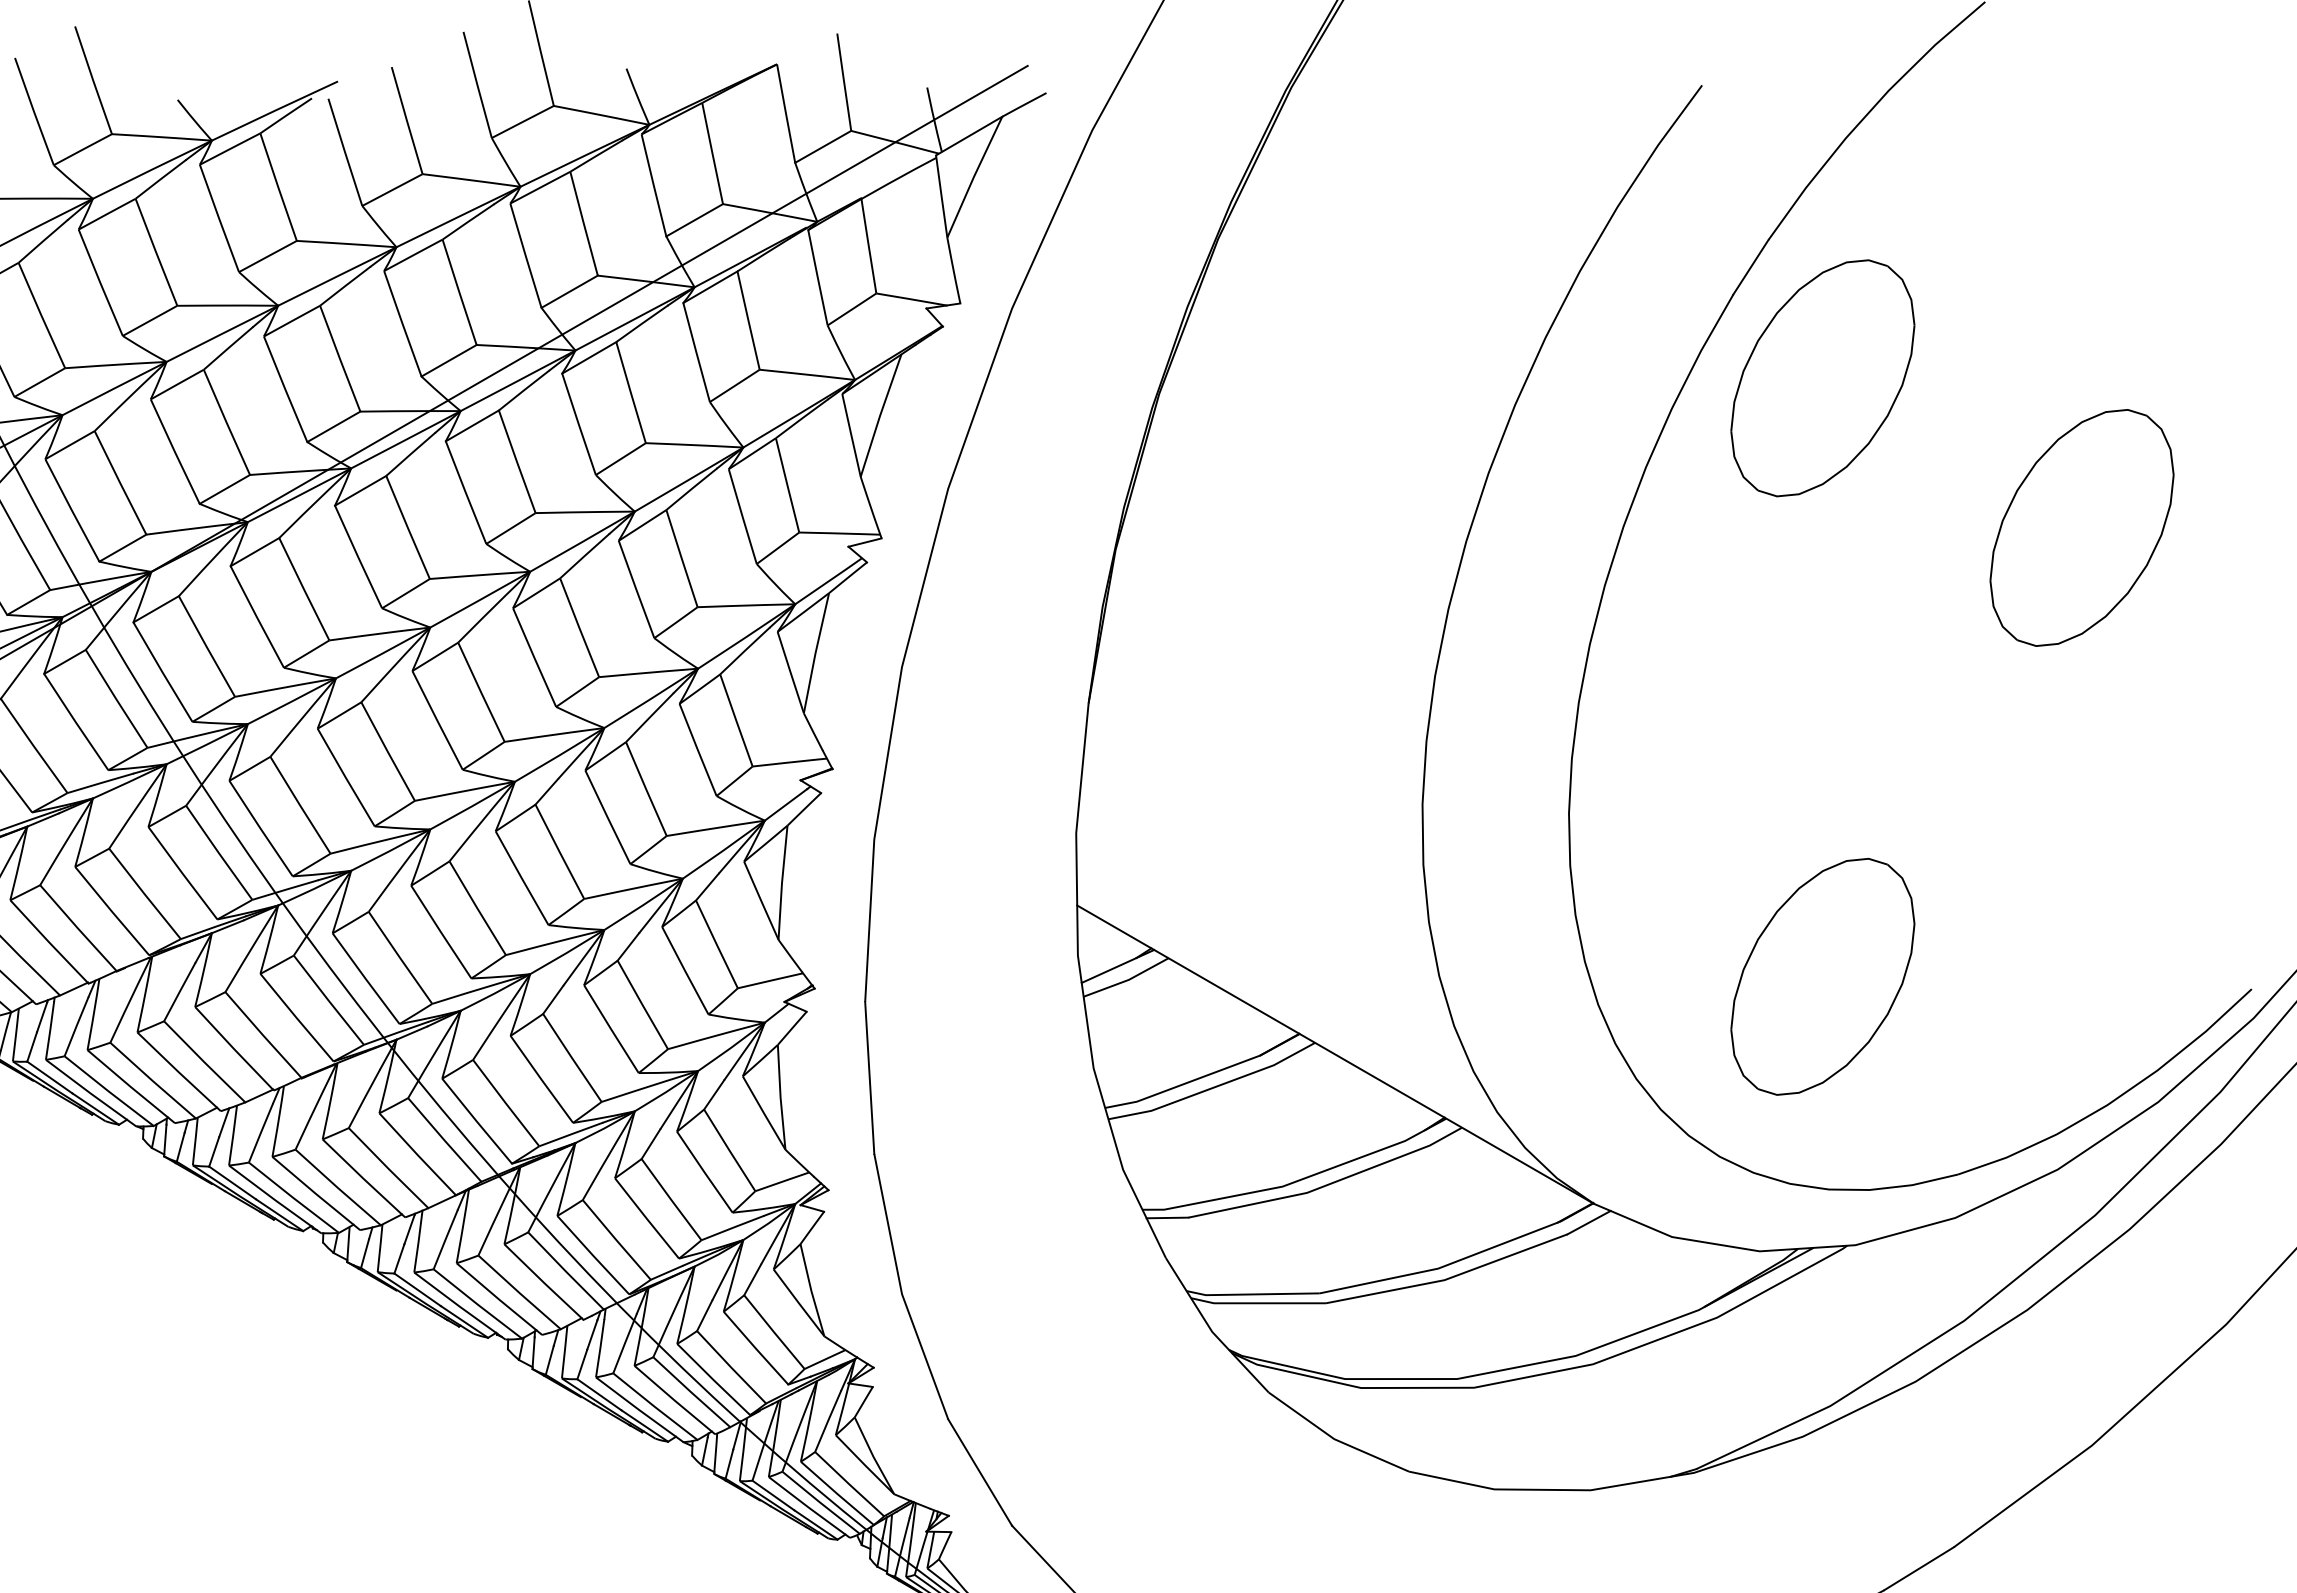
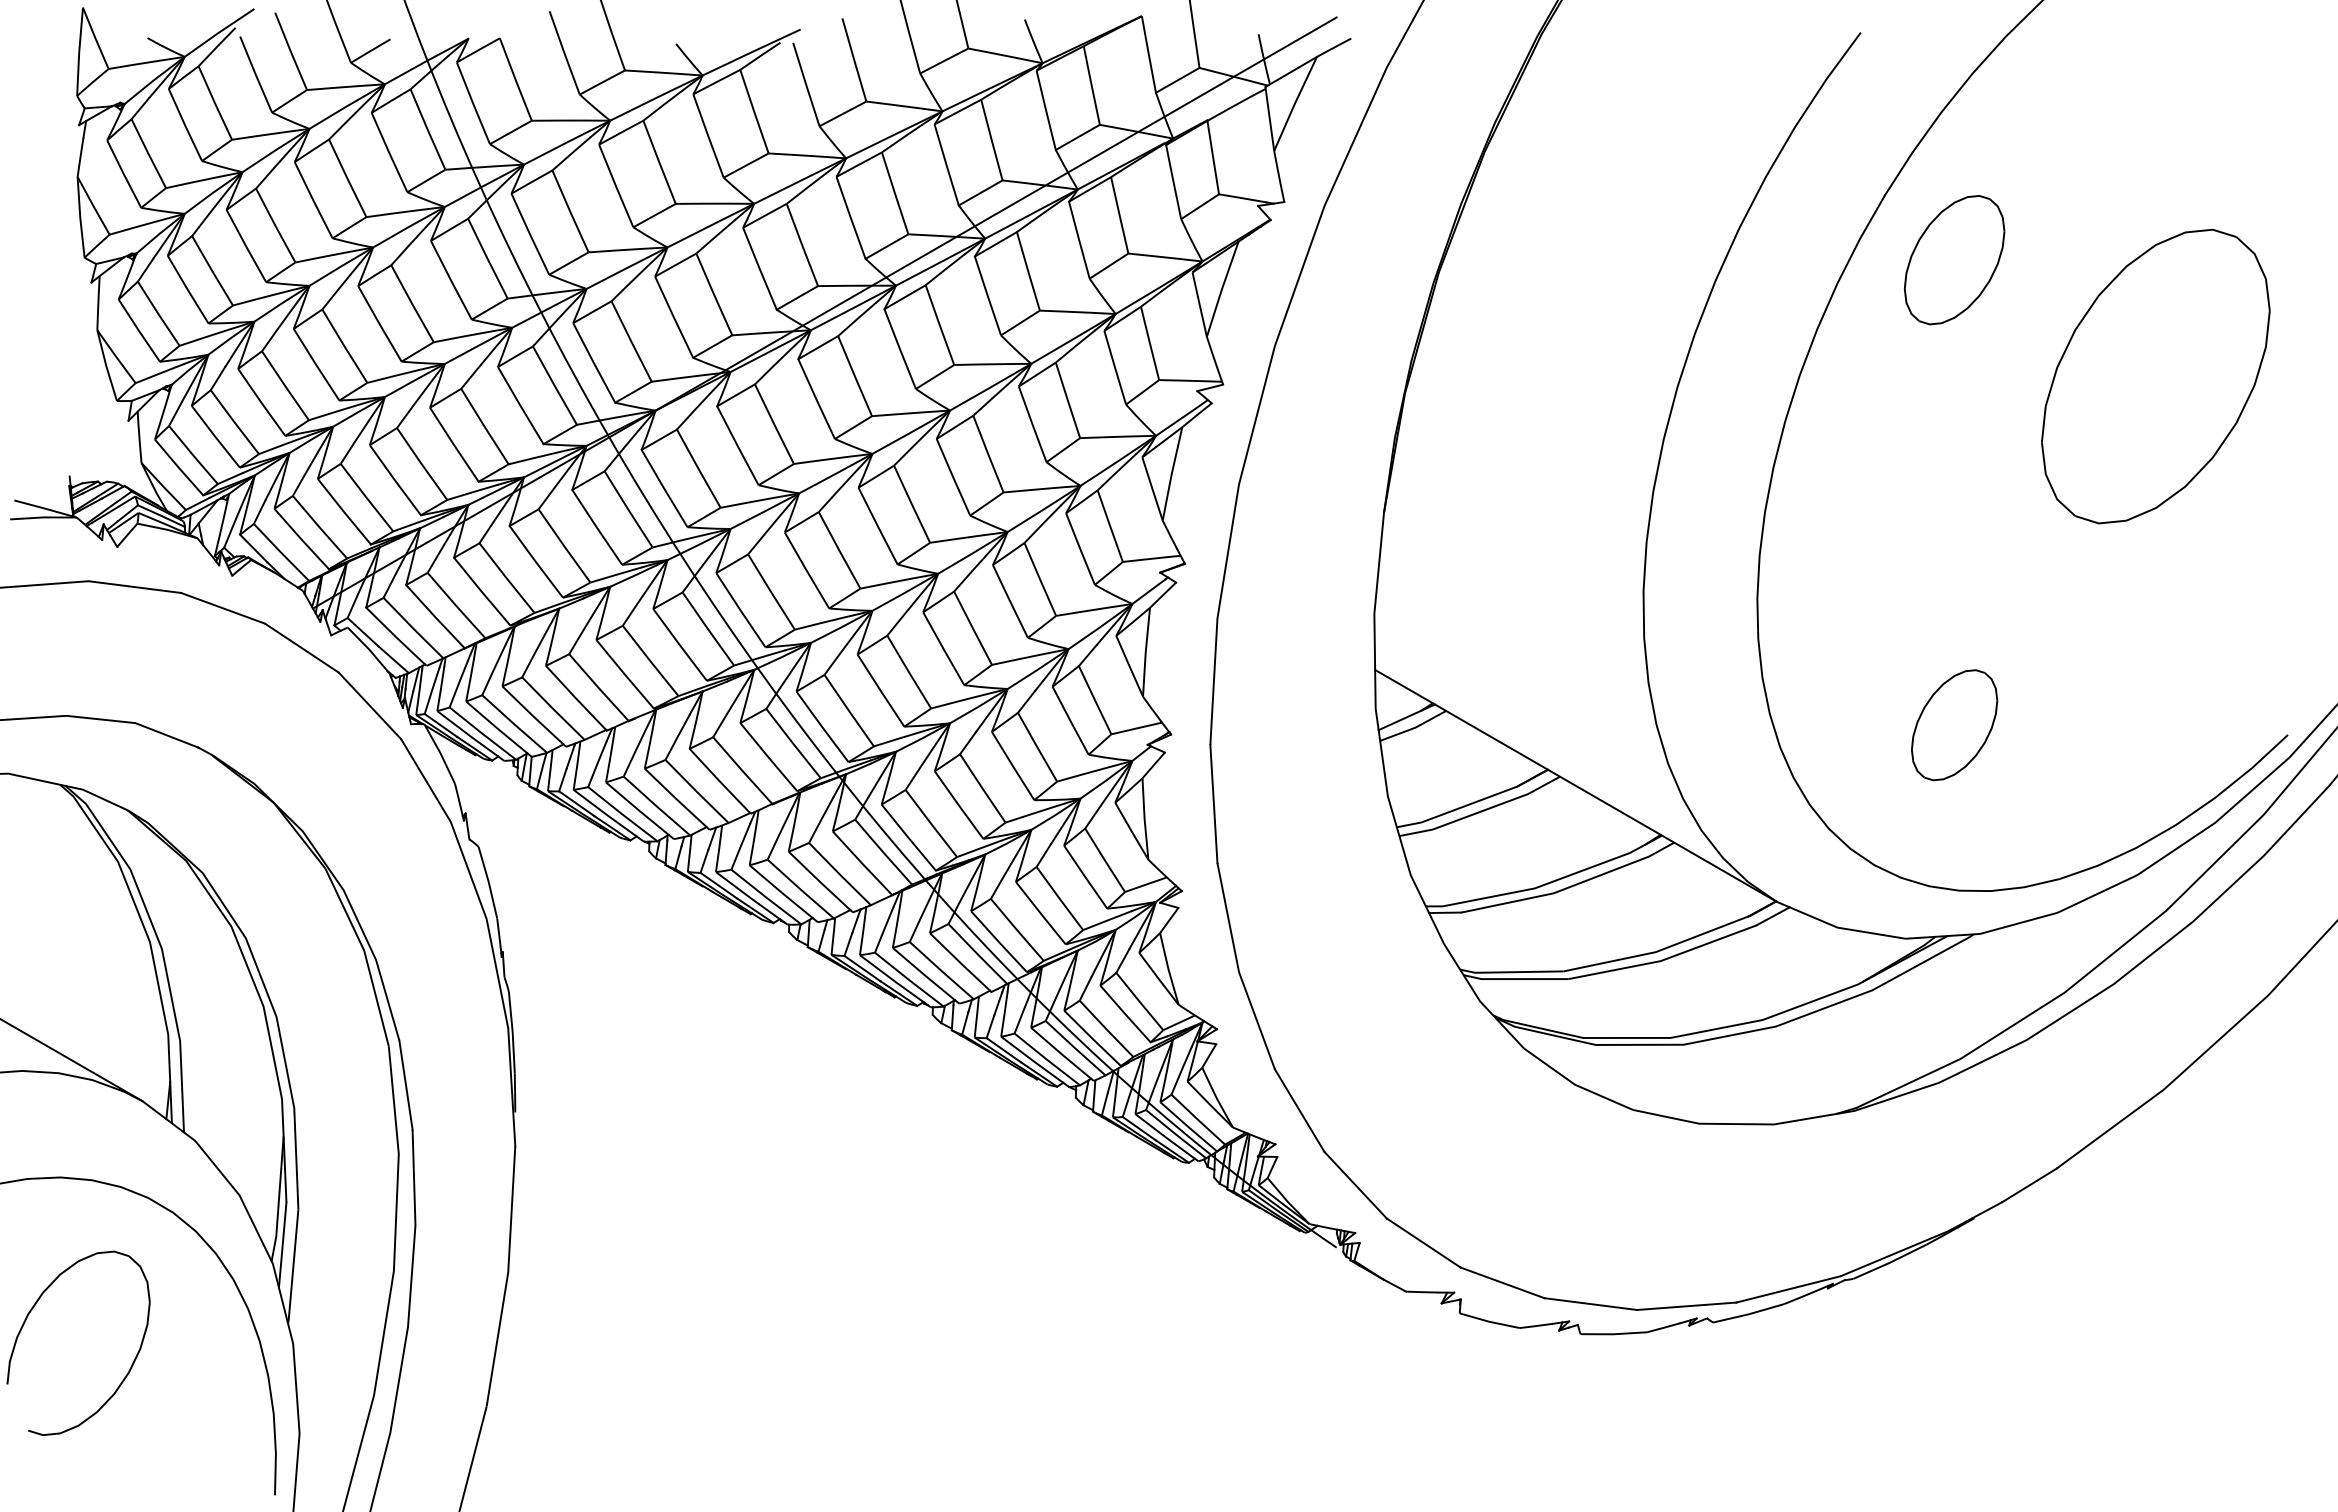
part: (1822, 377) -> (1954, 259), size x0.7
part: (2082, 527) -> (2156, 376), size x1.6
part: (1822, 975) -> (1954, 724), size x0.6

